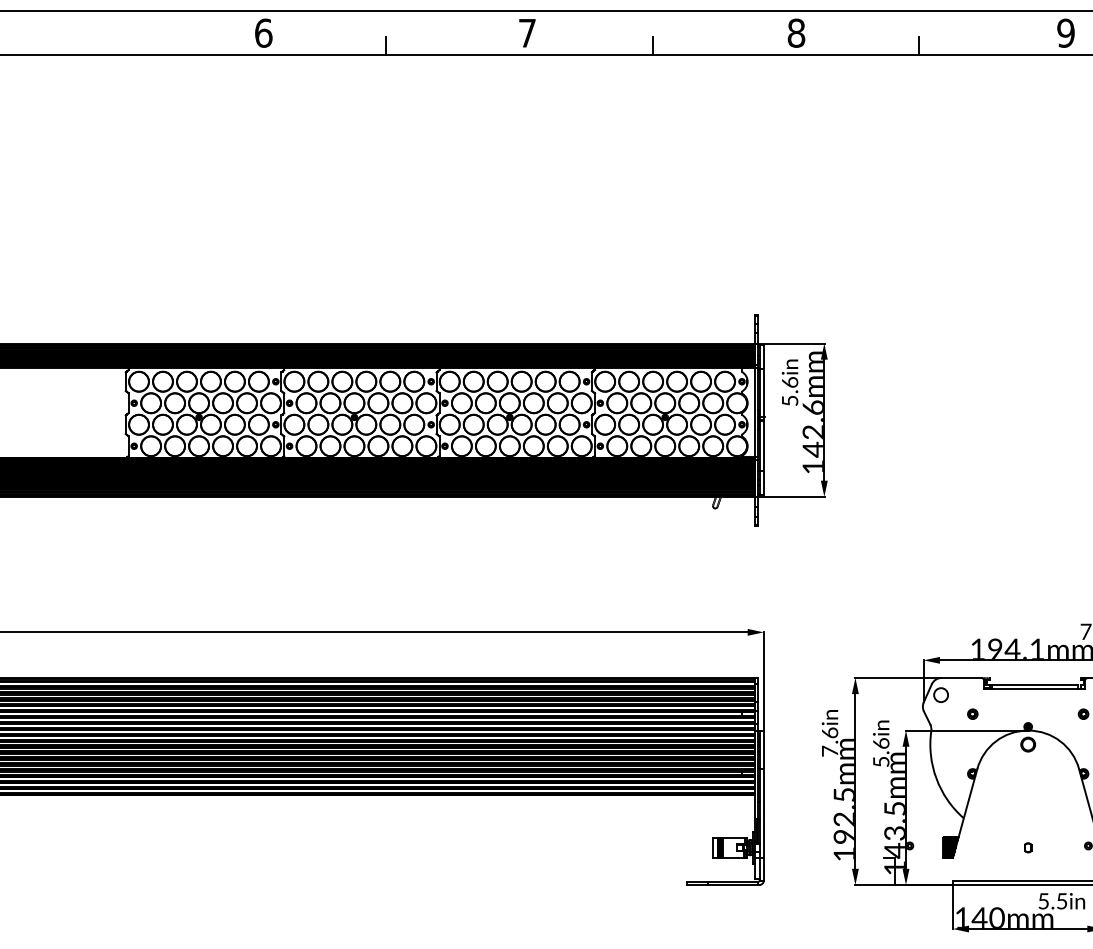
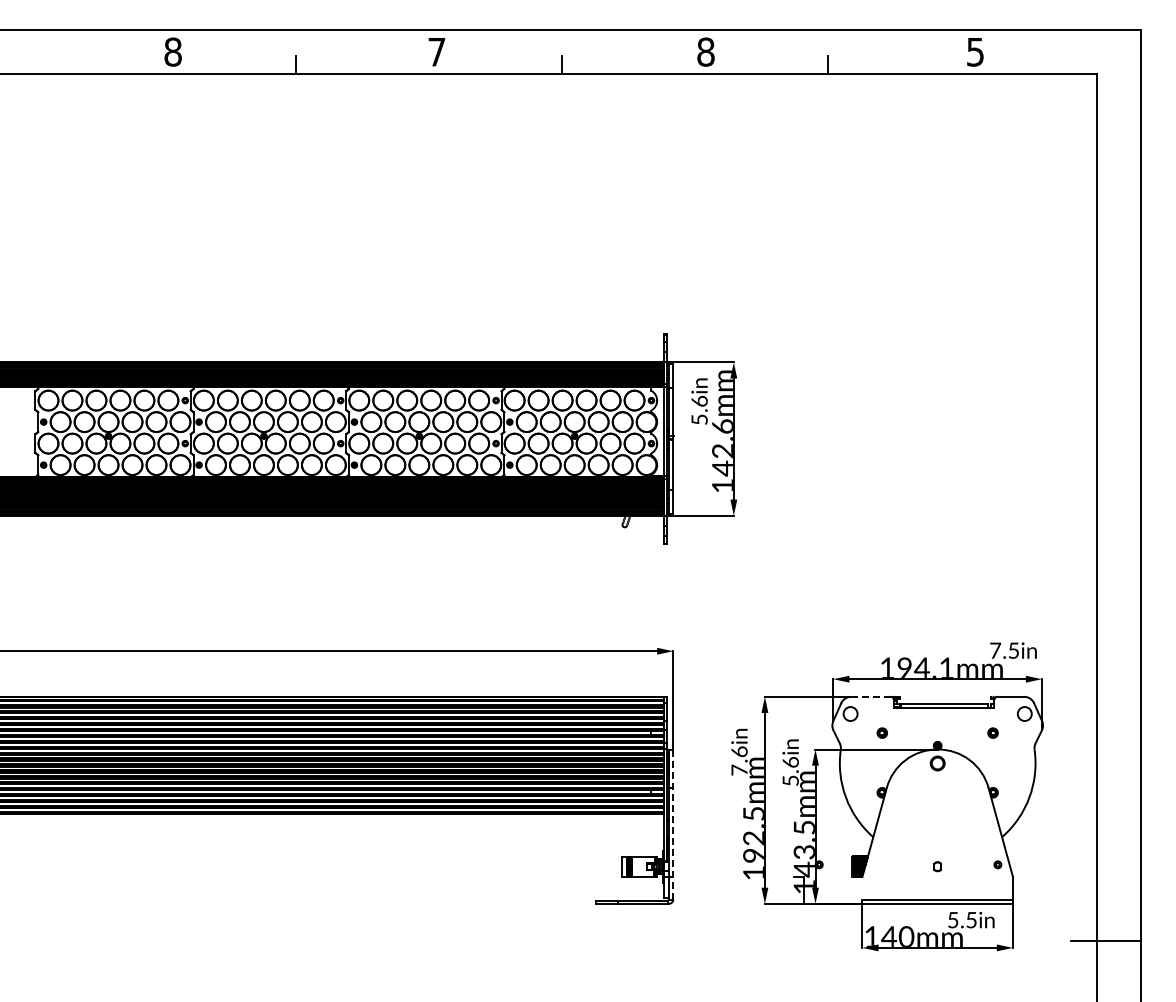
text: (264, 32) -> (173, 51), 6 -> 8
text: (1066, 32) -> (975, 51), 9 -> 5
line: (961, 677) -> (870, 696), solid -> dashed
line: (764, 805) -> (673, 824), solid -> dashed

